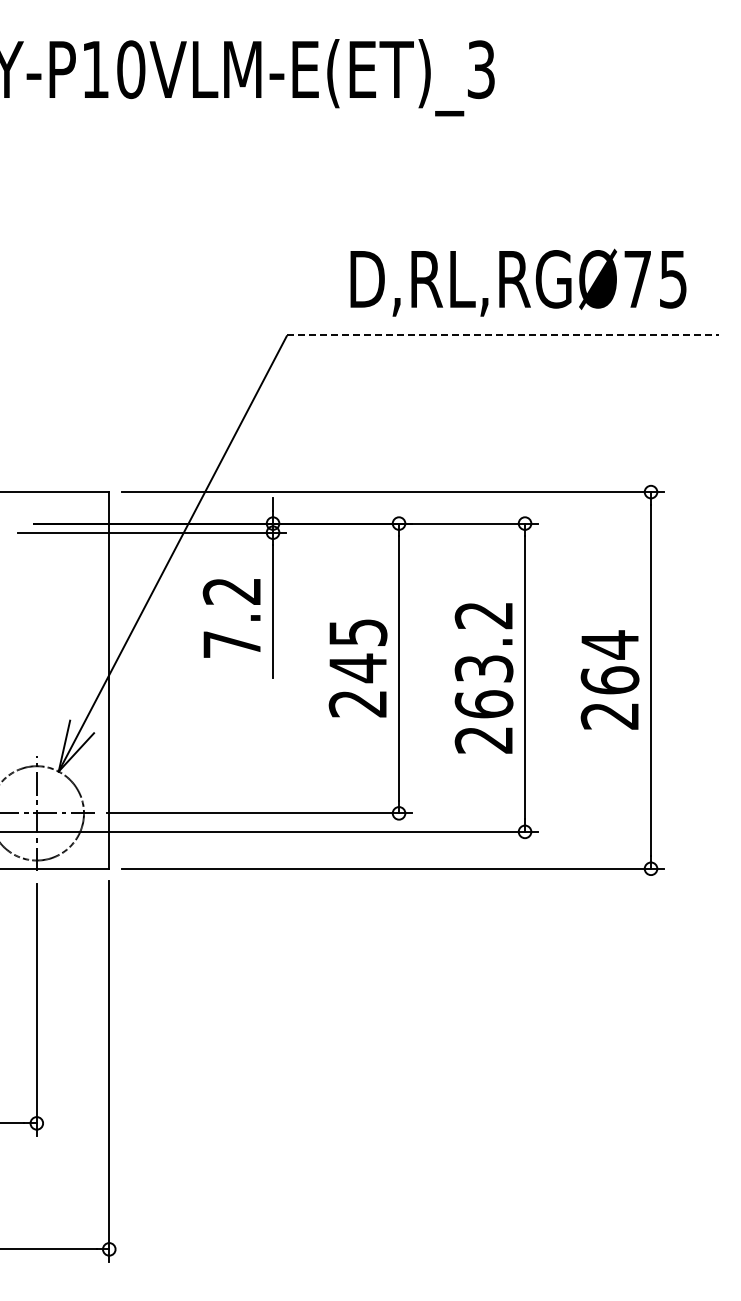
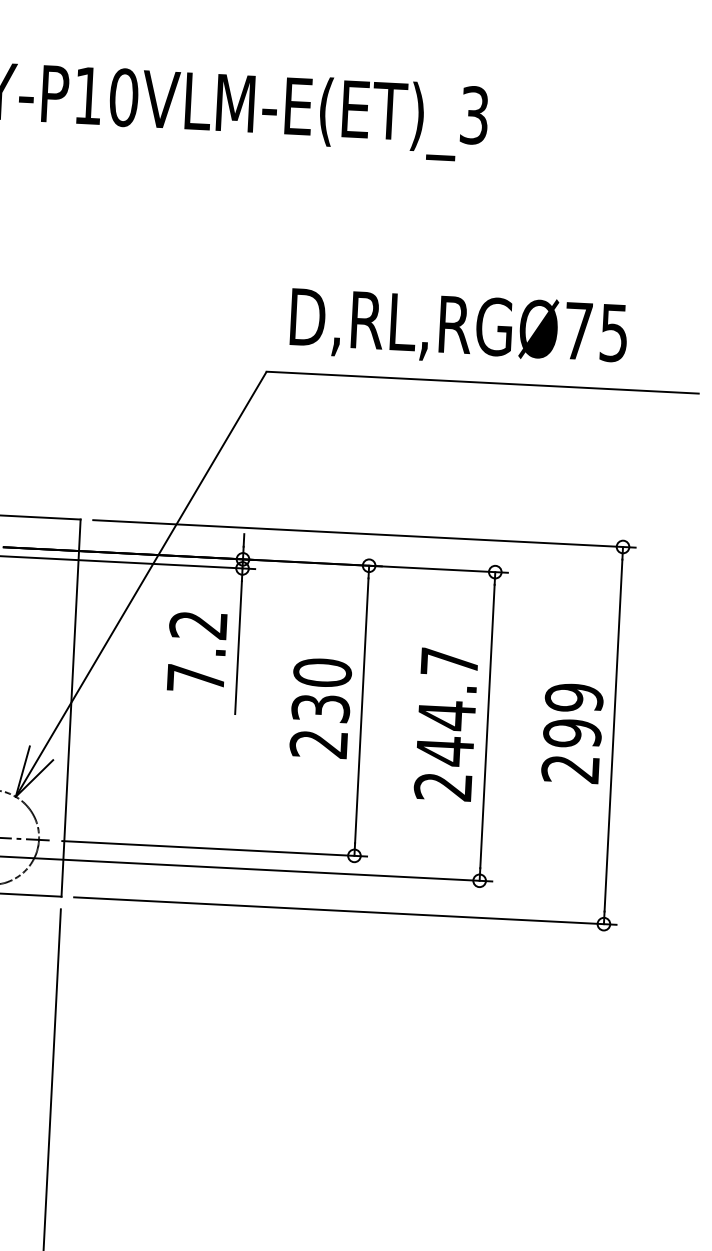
text: (518, 282) -> (458, 328), moved
line: (502, 335) -> (482, 382), dashed -> solid
text: (357, 650) -> (321, 690), 245 -> 230
text: (483, 660) -> (446, 707), 263.2 -> 244.7
text: (609, 662) -> (572, 715), 264 -> 299

